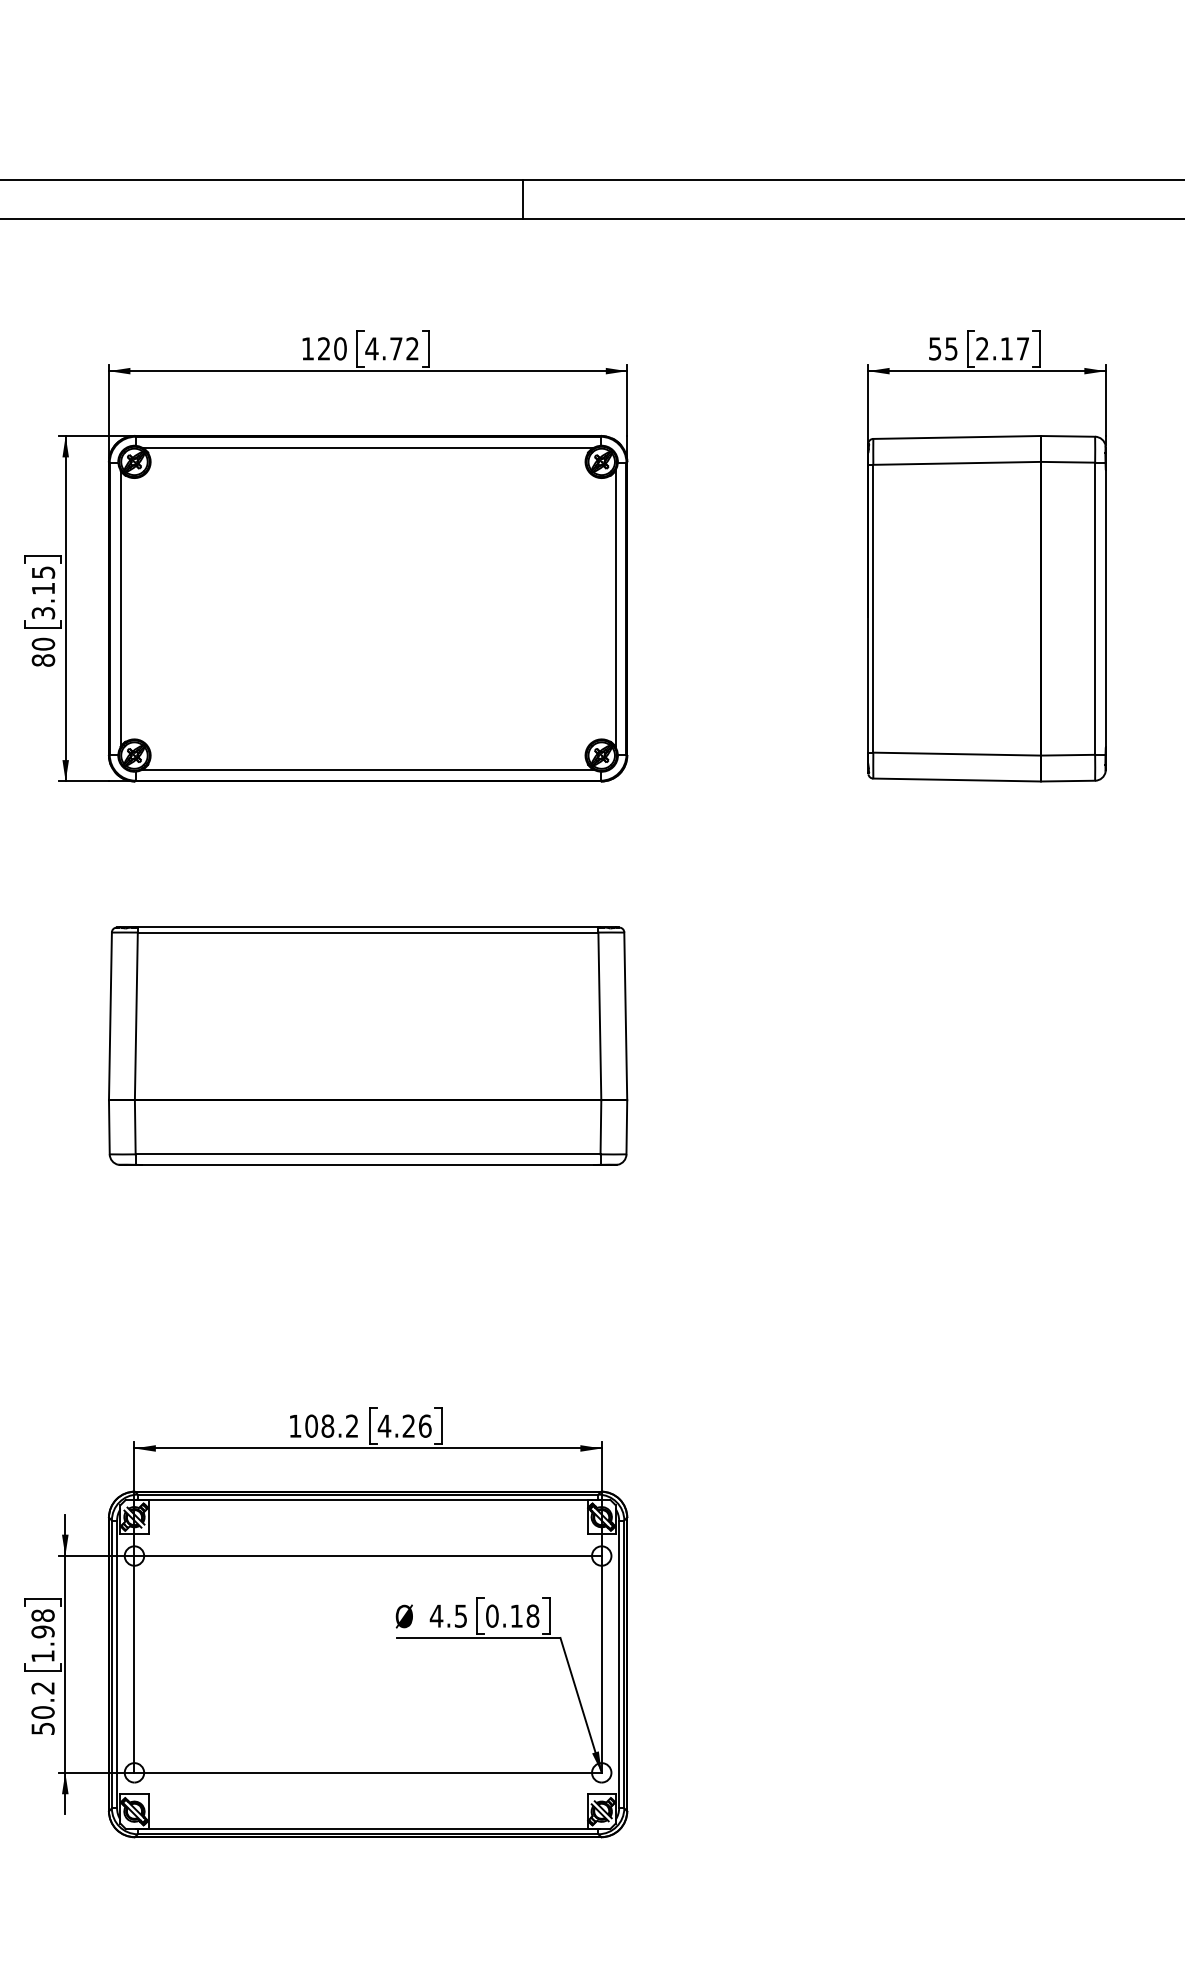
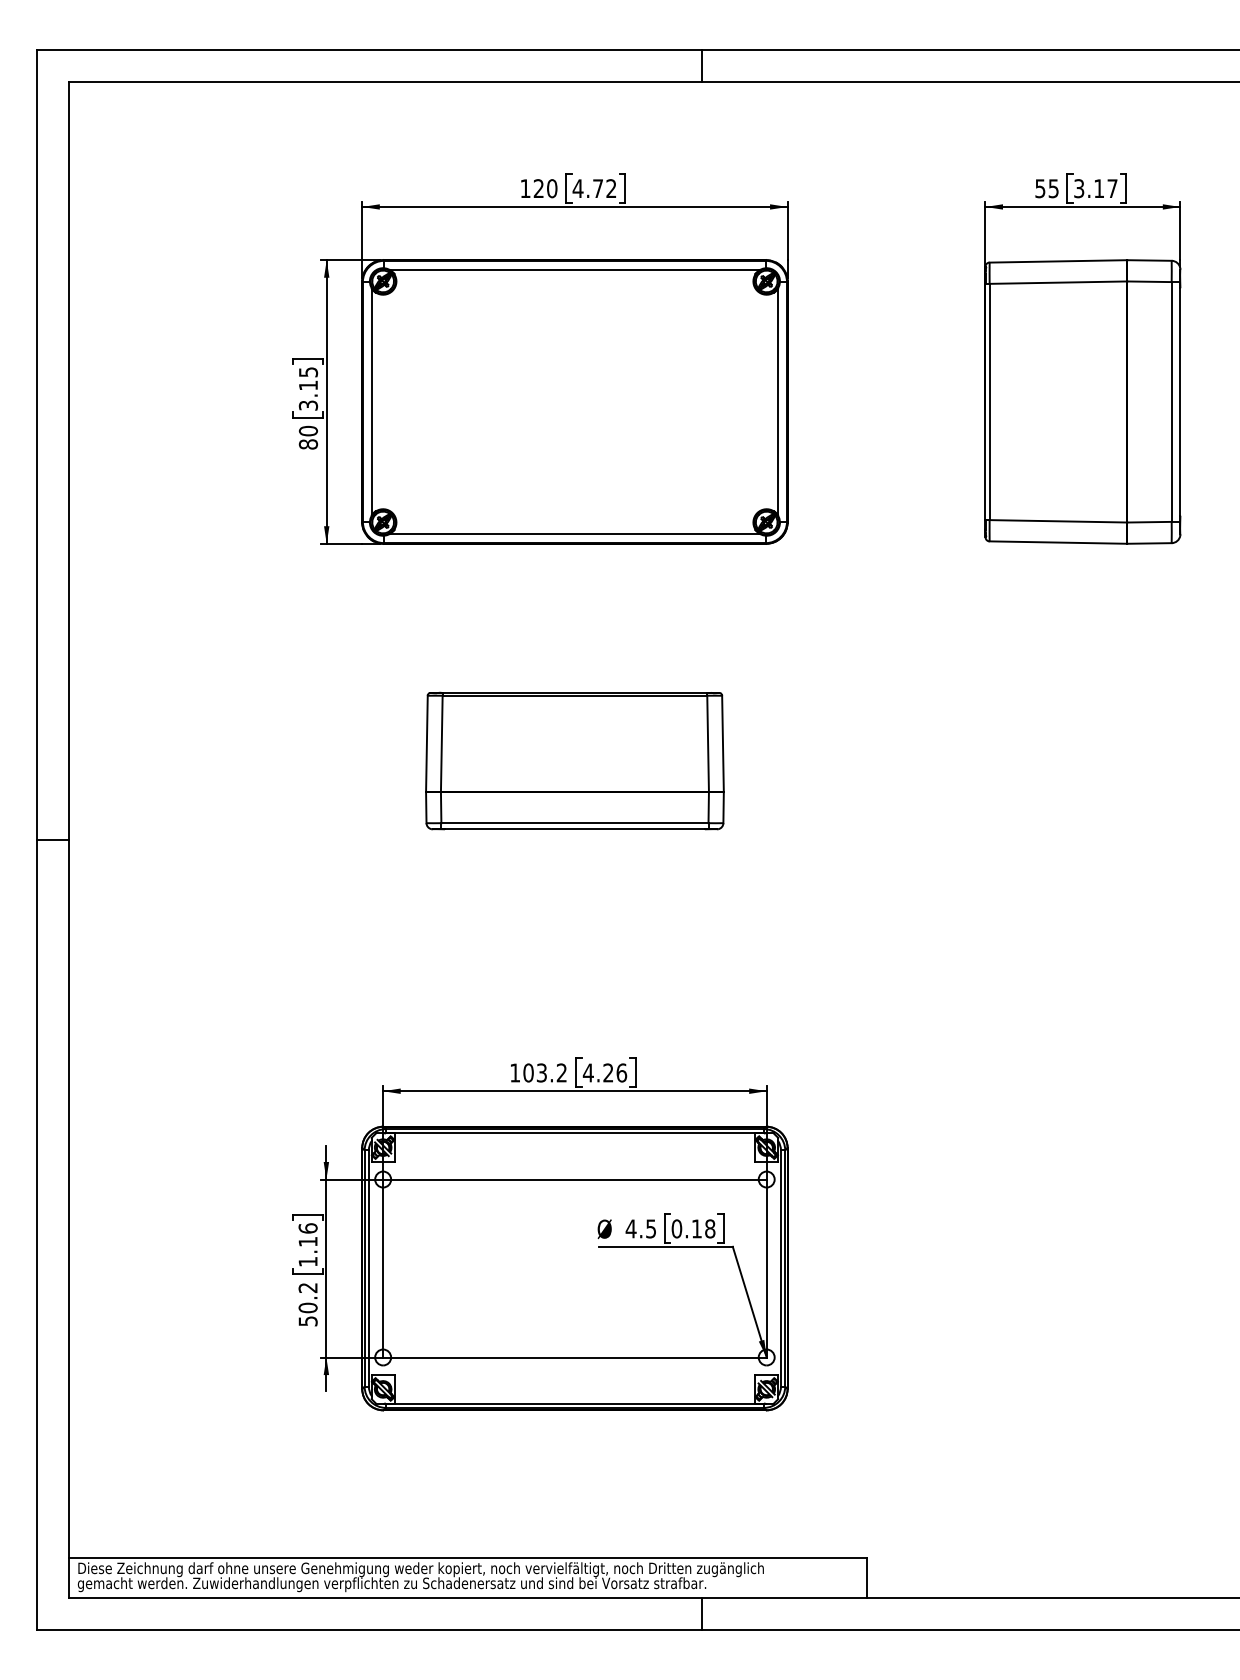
text: (982, 348) -> (1079, 188), 2.17 -> 3.17
part: (367, 1045) -> (574, 760), size x0.7
text: (327, 1425) -> (541, 1072), 108.2 -> 103.2
text: (42, 1624) -> (307, 1235), 1.98 -> 1.16

